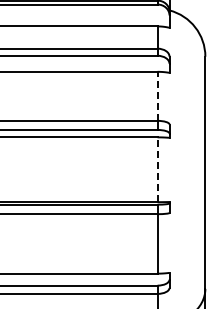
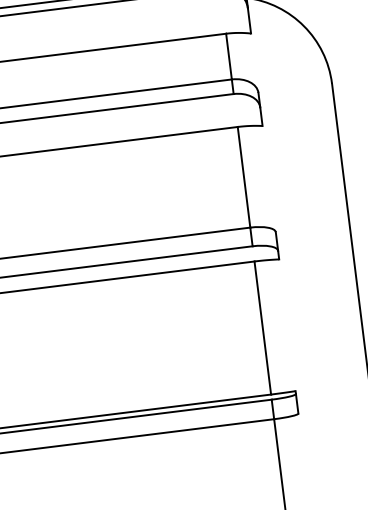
line: (157, 96) -> (243, 177), dashed -> solid
line: (157, 169) -> (262, 327), dashed -> solid

